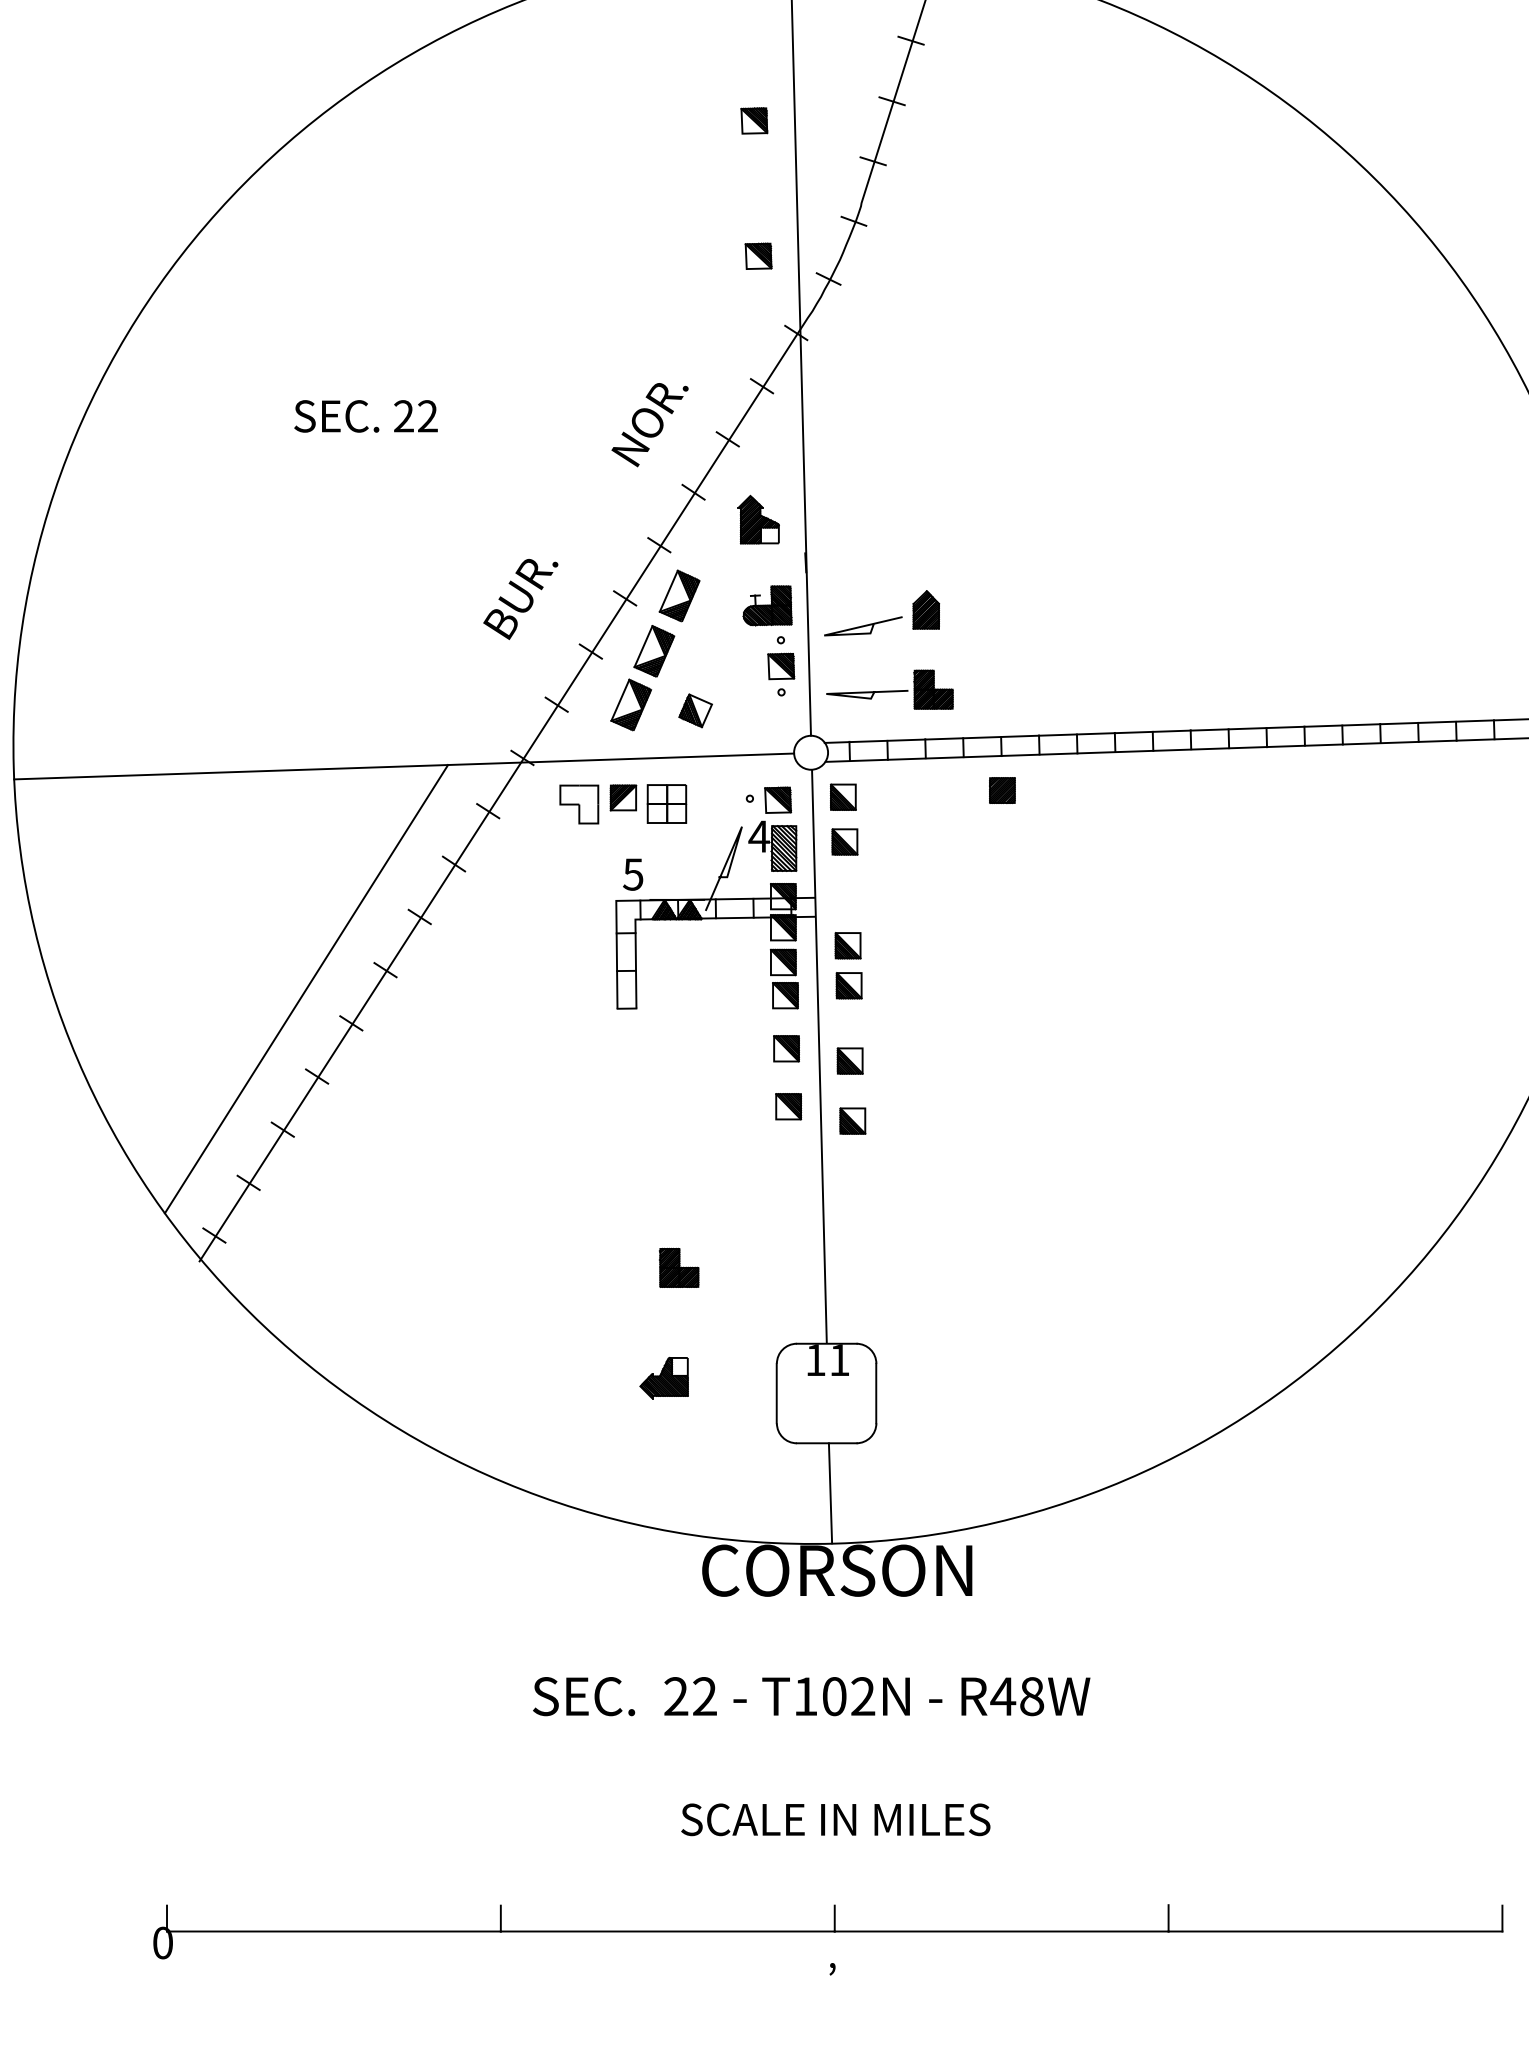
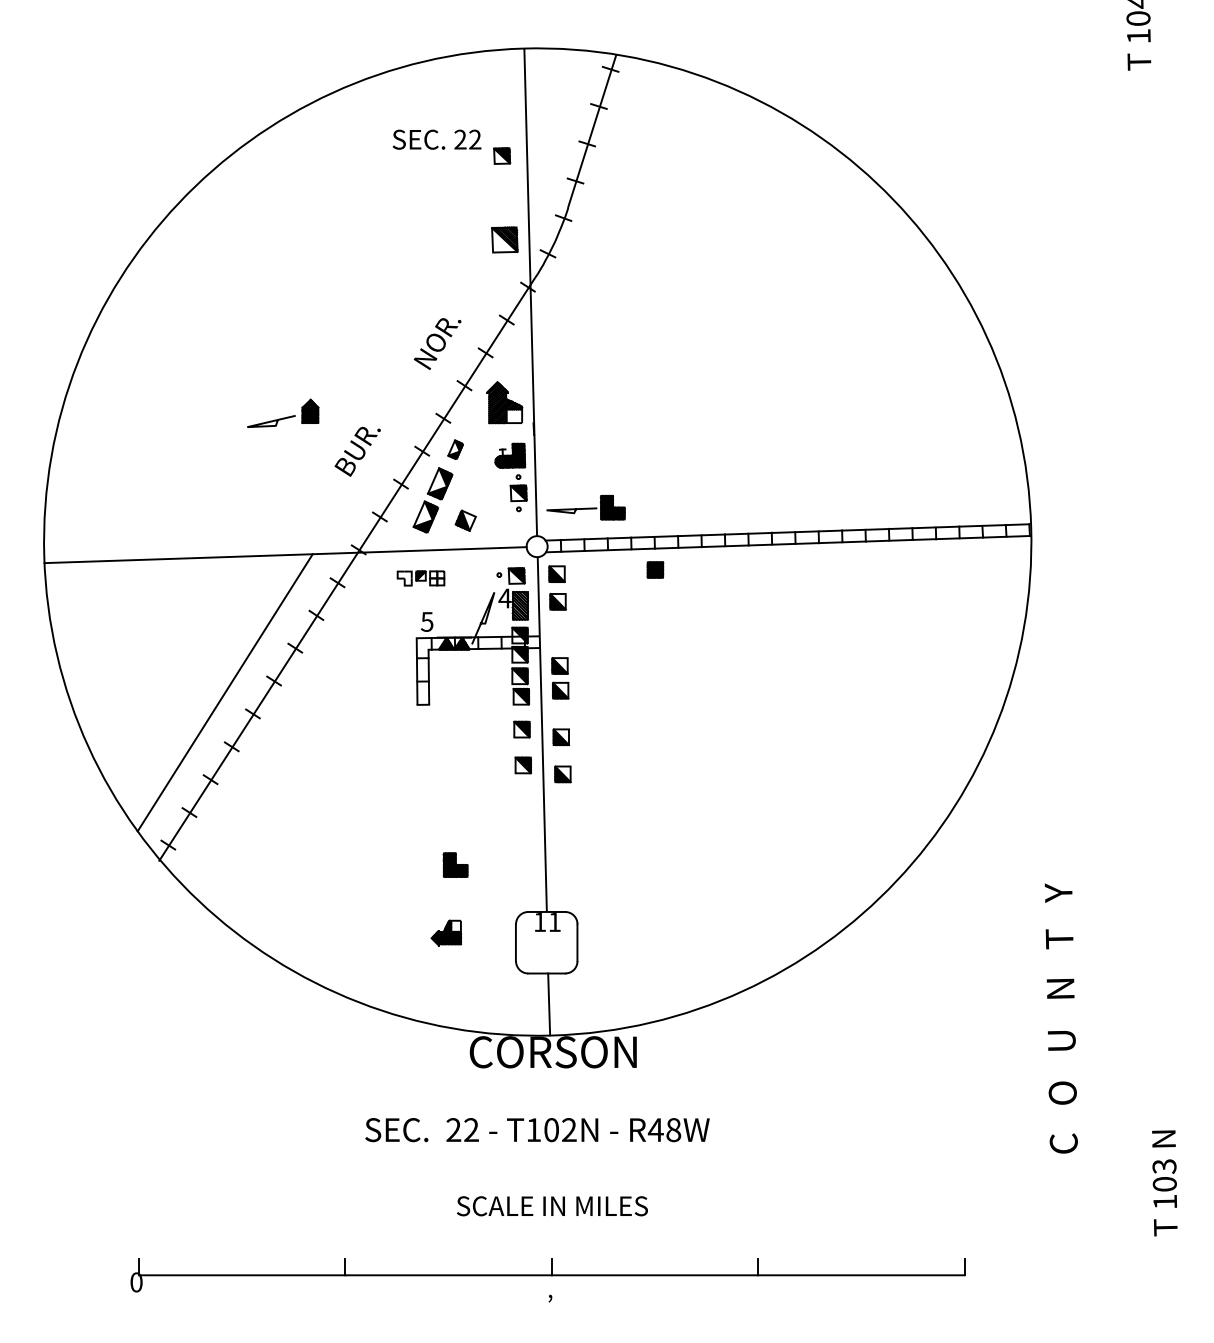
part: (758, 255) -> (504, 239), size x1.6
text: (365, 416) -> (436, 139), moved
part: (758, 519) -> (504, 402), size x1.4
part: (679, 595) -> (455, 449), size x0.6
part: (882, 611) -> (283, 412), moved
part: (622, 804) -> (420, 578), size x0.6

